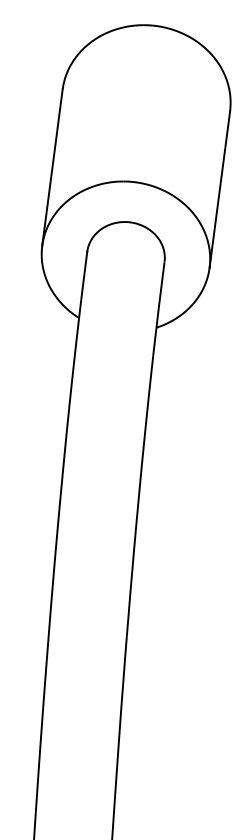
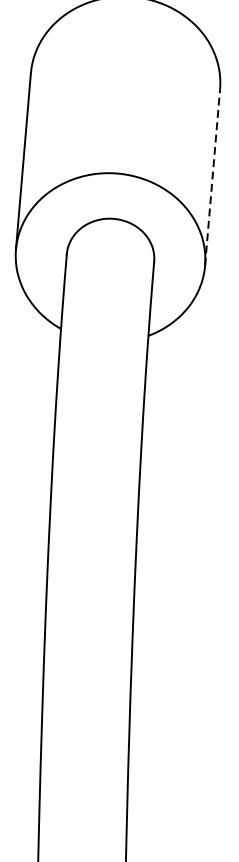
line: (219, 189) -> (212, 177), solid -> dashed

